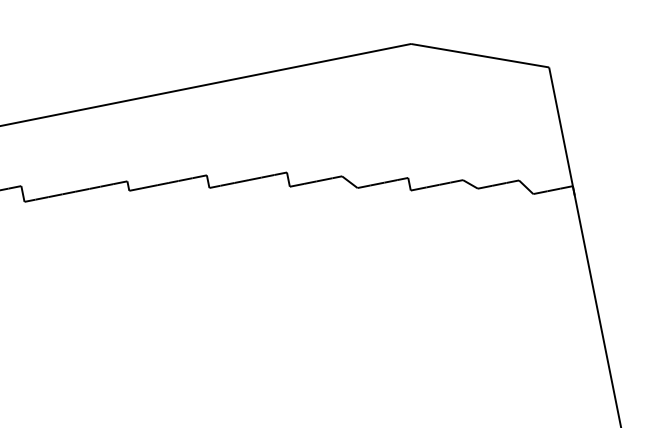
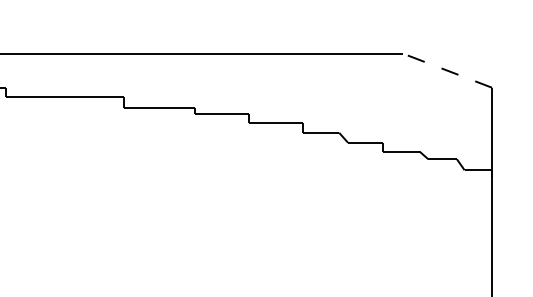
line: (480, 55) -> (447, 70), solid -> dashed

